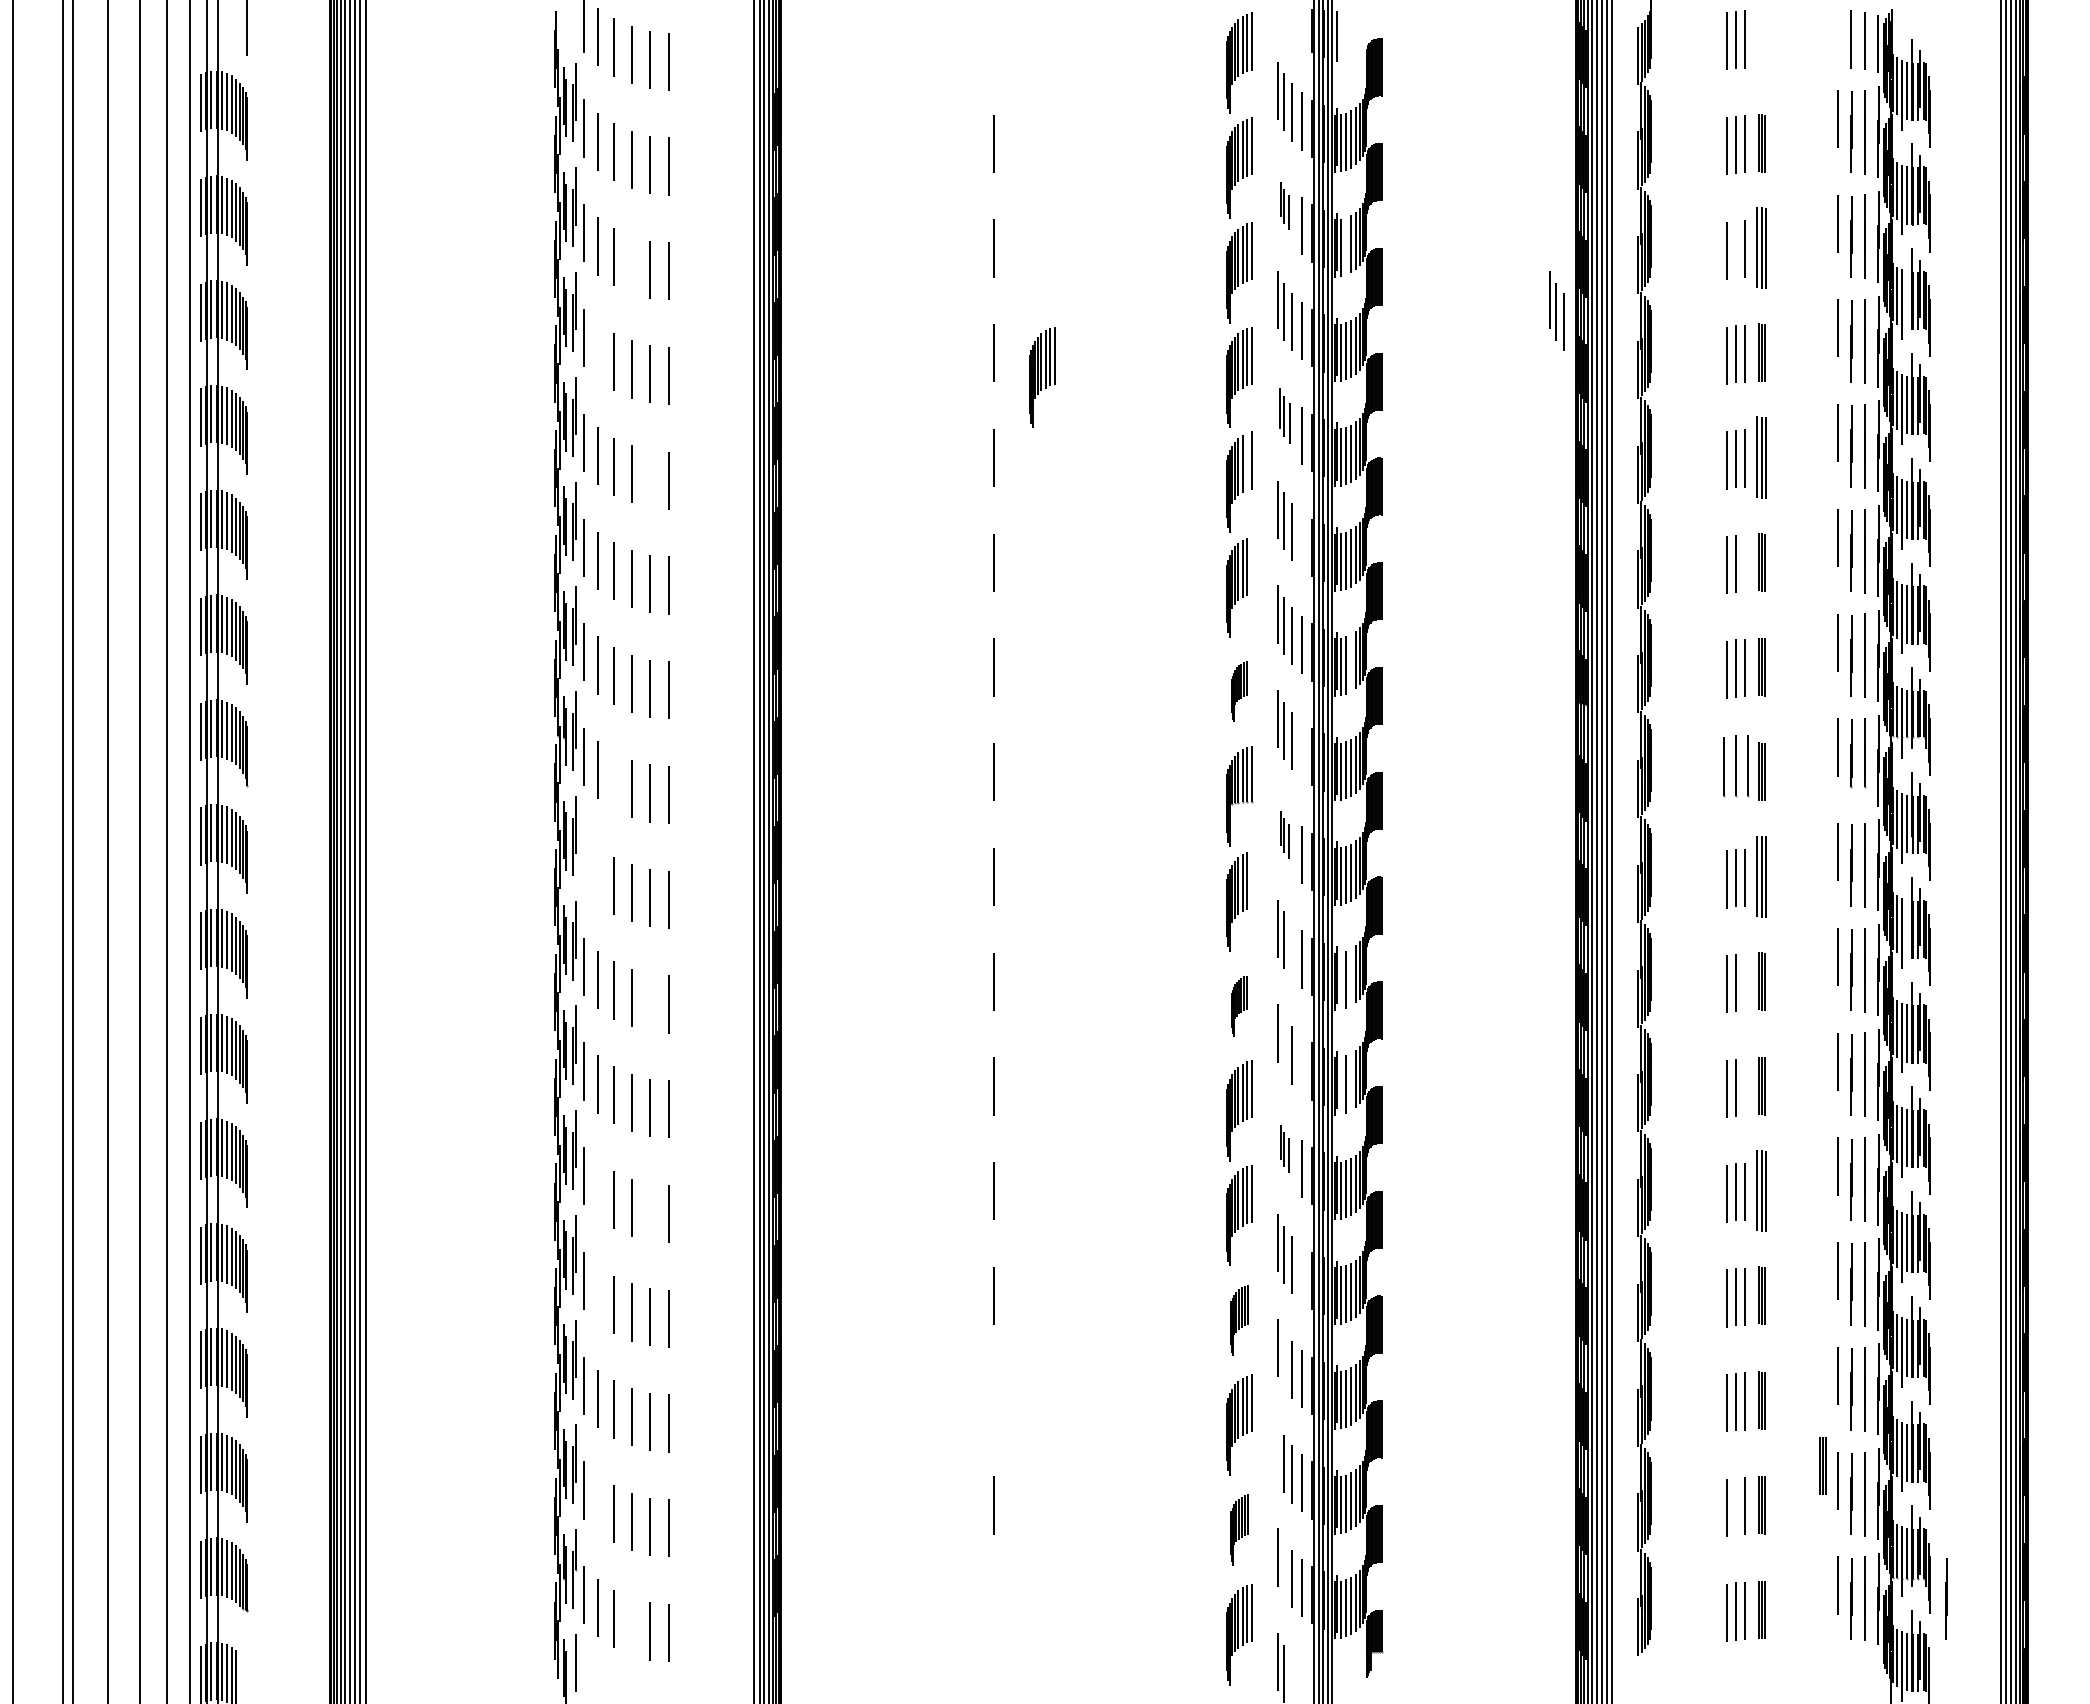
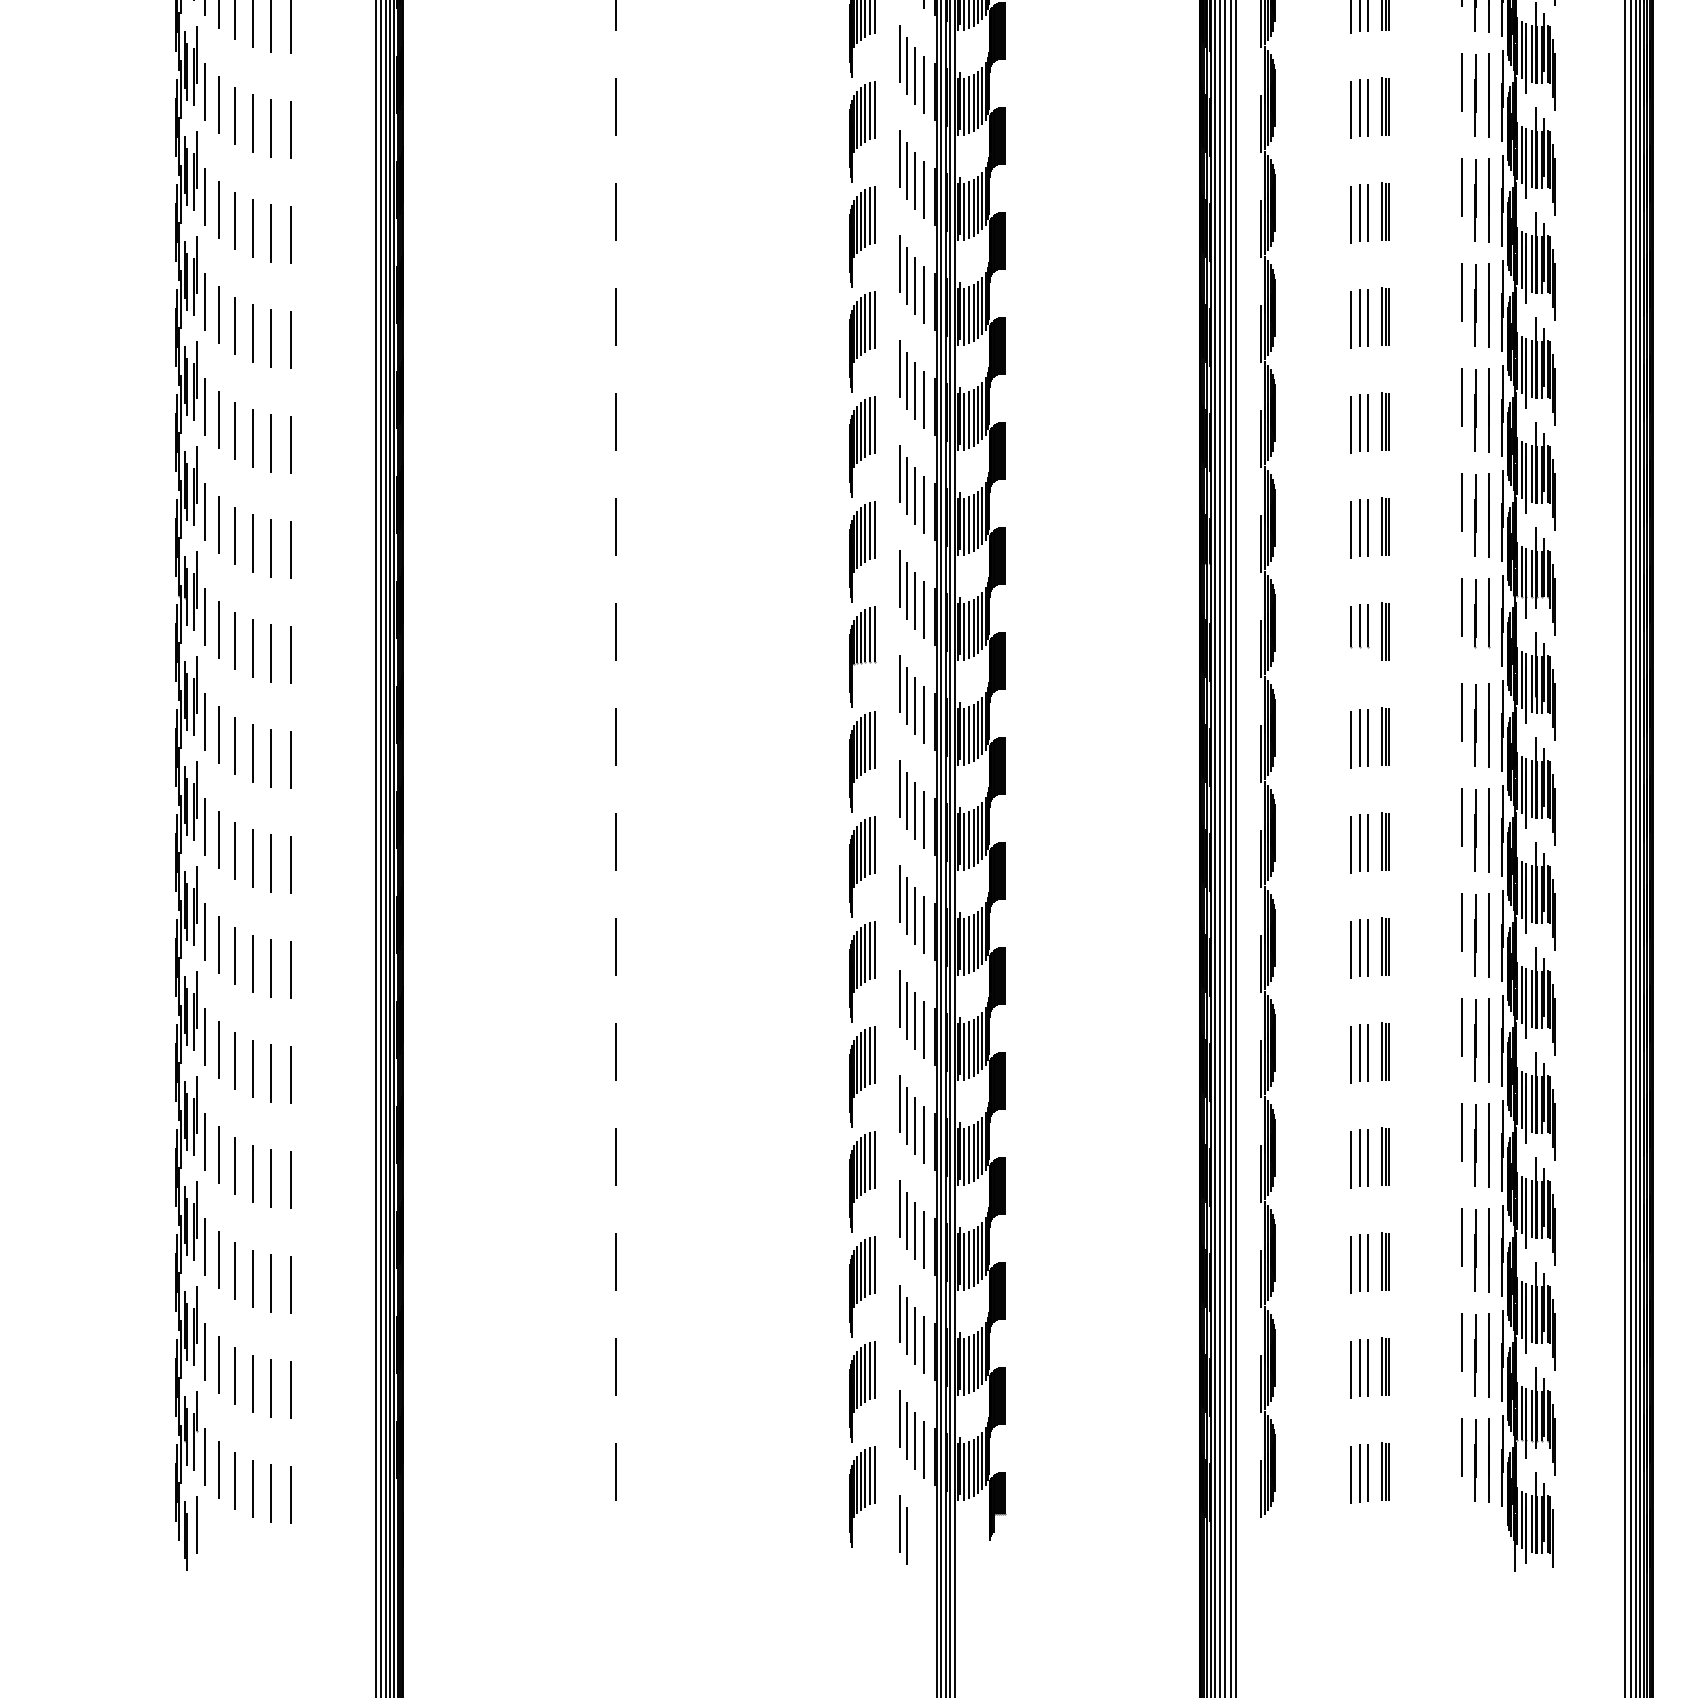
part: (1284, 205) -> (907, 64), size x1.67
line: (1346, 246) -> (969, 105), added
part: (1761, 248) -> (1385, 107), size x0.71
line: (1735, 249) -> (1359, 108), added
line: (631, 264) -> (252, 123), added
line: (1907, 300) -> (1531, 159), added
part: (1556, 310) -> (1179, 169), removed
line: (598, 351) -> (219, 210), added
part: (1042, 377) -> (664, 236), removed
part: (1284, 415) -> (907, 274), size x1.43
part: (1761, 457) -> (1385, 316), size x0.71
line: (1247, 461) -> (870, 320), added
line: (650, 479) -> (271, 338), added
line: (1301, 540) -> (924, 399), added
line: (1744, 563) -> (1368, 423), added
line: (1252, 565) -> (875, 425), added
line: (1351, 663) -> (974, 523), added
part: (1239, 691) -> (862, 551), size x1.67
line: (1301, 749) -> (924, 609), added
part: (1736, 766) -> (1360, 626), size x0.71
line: (614, 780) -> (235, 640), added
part: (1284, 834) -> (907, 694), size x1.67
line: (584, 861) -> (205, 721), added
line: (598, 874) -> (219, 734), added
part: (1761, 876) -> (1385, 736), size x0.71
line: (1252, 879) -> (875, 739), added
line: (1907, 928) -> (1531, 788), added
line: (1291, 950) -> (914, 810), added
line: (1351, 977) -> (974, 837), added
line: (1340, 981) -> (963, 841), added
line: (1744, 982) -> (1368, 842), added
line: (650, 1002) -> (271, 863), added
part: (1239, 1005) -> (862, 866), size x1.67
line: (1283, 1045) -> (906, 906), added
line: (1301, 1064) -> (924, 925), added
line: (1351, 1082) -> (974, 943), added
line: (1340, 1085) -> (963, 946), added
line: (1744, 1087) -> (1368, 948), added
part: (1284, 1148) -> (907, 1009), size x1.67
line: (598, 1189) -> (219, 1050), added
part: (1761, 1190) -> (1385, 1051), size x0.71
line: (649, 1212) -> (270, 1073), added
line: (1301, 1273) -> (924, 1134), added
line: (598, 1293) -> (219, 1154), added
part: (1239, 1319) -> (862, 1180), size x1.43
line: (1283, 1359) -> (906, 1220), added
line: (993, 1400) -> (615, 1261), added
line: (1277, 1452) -> (900, 1314), added
part: (1822, 1465) -> (1446, 1327), removed
line: (598, 1503) -> (219, 1365), added
line: (1735, 1506) -> (1359, 1368), added
part: (1239, 1529) -> (862, 1391), size x1.43
line: (1283, 1568) -> (906, 1430), added
line: (1946, 1598) -> (1570, 1460), removed
line: (993, 1610) -> (615, 1472), added
line: (631, 1626) -> (252, 1488), added

